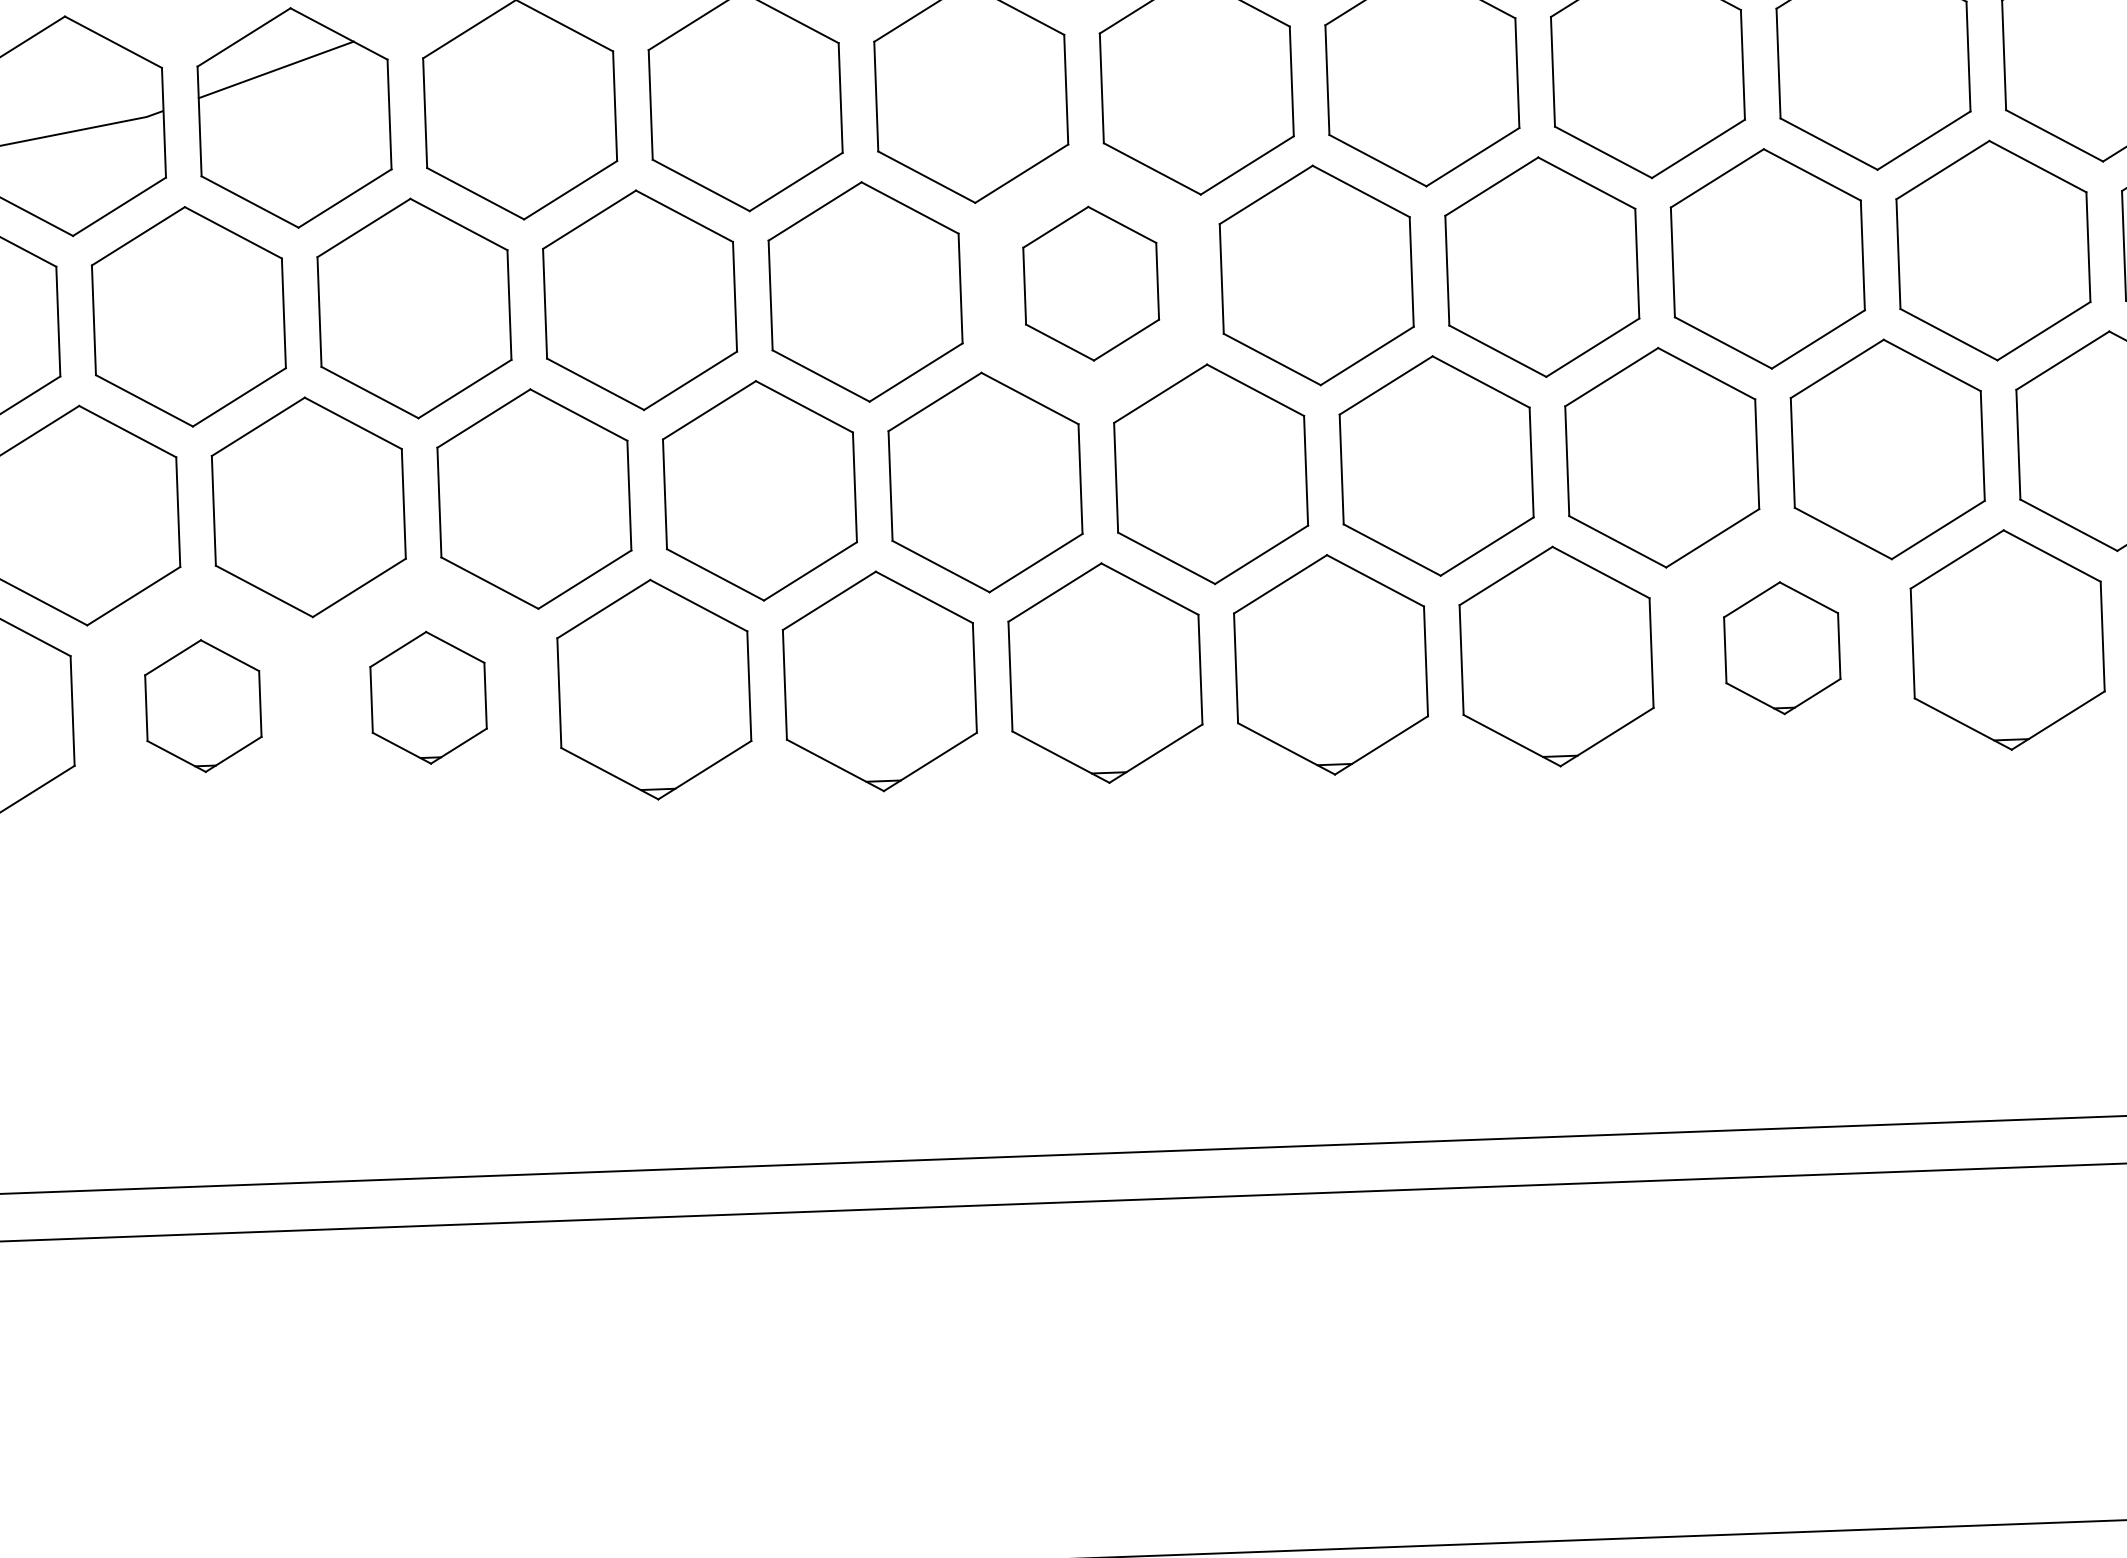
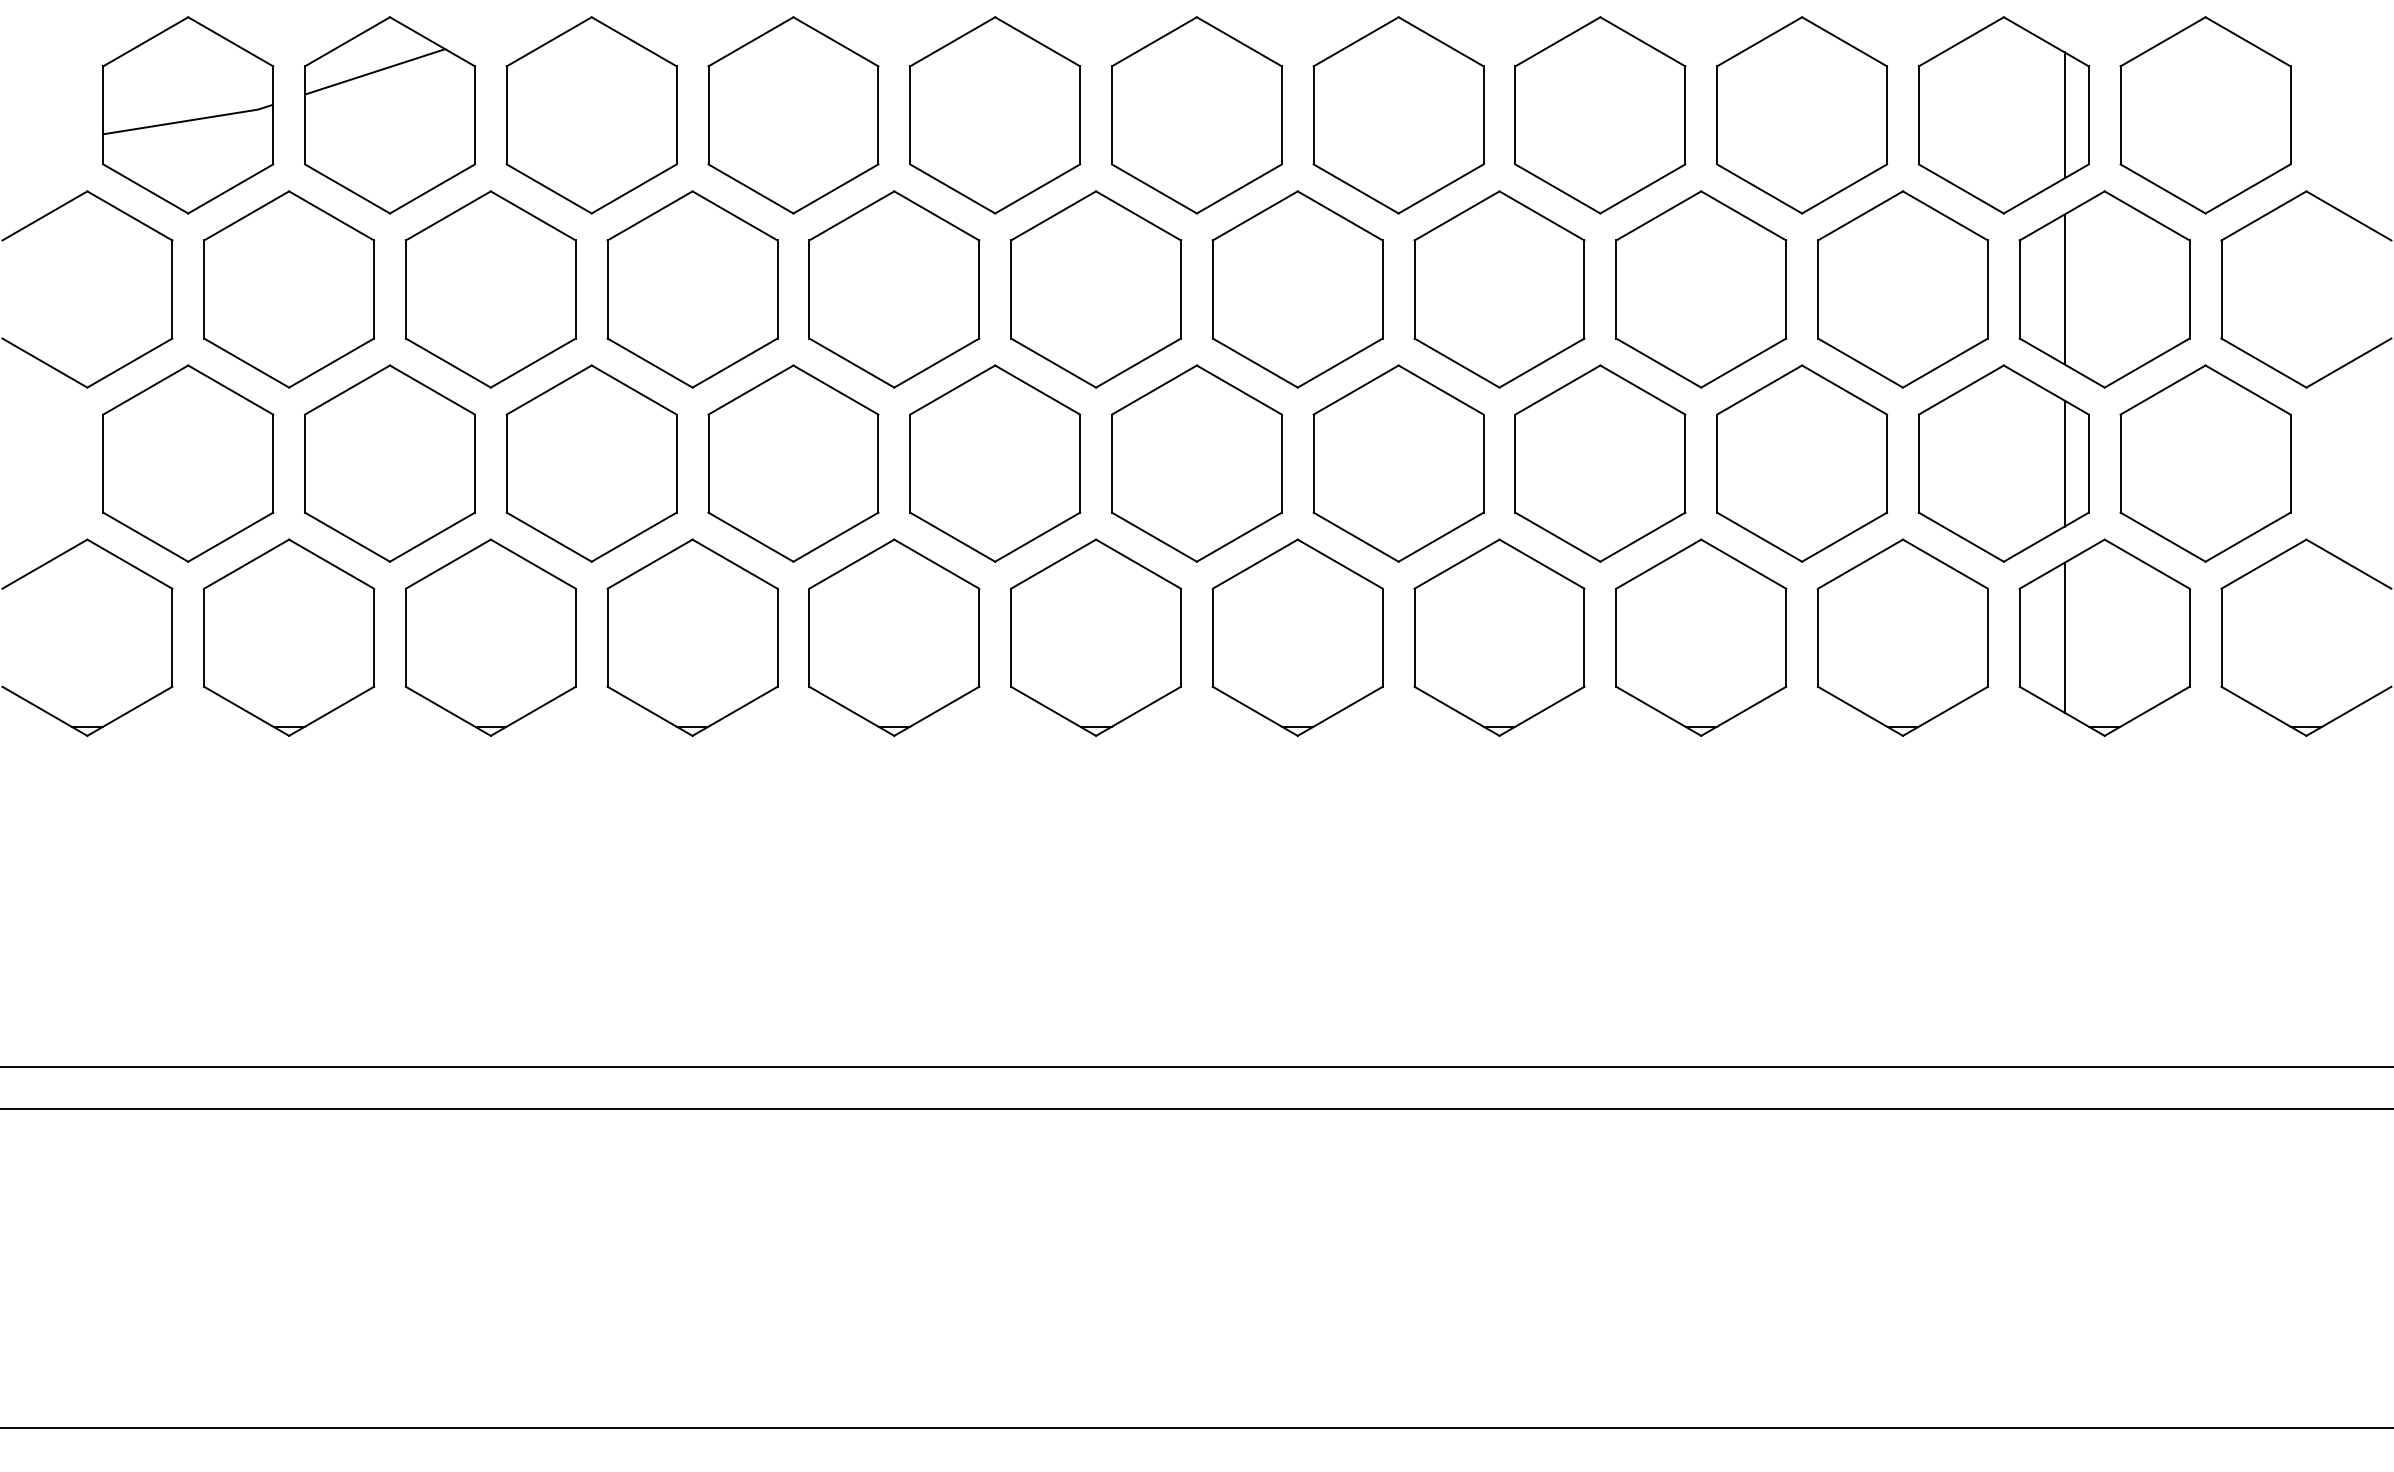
part: (1090, 283) -> (1095, 289), size x1.43
part: (1782, 648) -> (1701, 637), size x1.67
part: (428, 697) -> (490, 637), size x1.67
part: (203, 705) -> (289, 637), size x1.67

